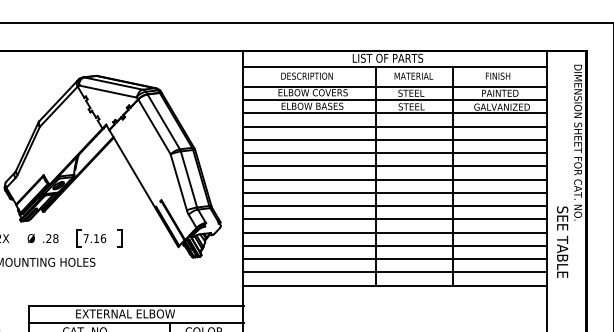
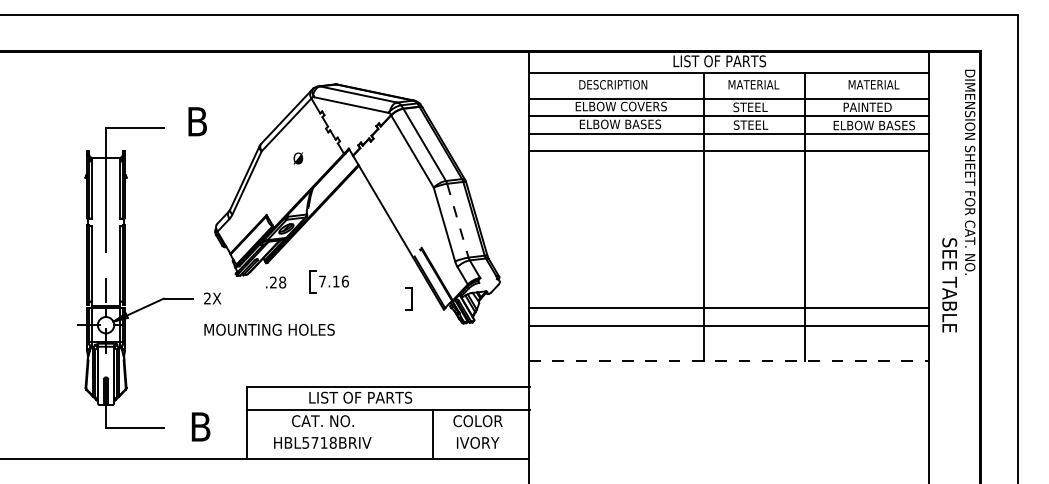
text: (505, 75) -> (874, 84), FINISH -> MATERIAL
text: (504, 107) -> (873, 125), GALVANIZED -> ELBOW BASES
line: (395, 139) -> (729, 168), removed
line: (395, 153) -> (729, 186), removed
line: (395, 166) -> (729, 203), removed
line: (395, 179) -> (729, 220), removed
line: (189, 180) -> (458, 221), solid -> dashed
line: (395, 192) -> (729, 238), removed
line: (395, 205) -> (729, 255), removed
line: (395, 219) -> (729, 273), removed
line: (395, 232) -> (729, 290), removed
text: (31, 238) -> (298, 158), moved
text: (51, 238) -> (276, 282), moved
part: (90, 238) -> (328, 281), moved
part: (119, 238) -> (408, 298), moved
text: (562, 242) -> (949, 285), moved
line: (395, 272) -> (729, 343), removed
line: (395, 285) -> (729, 360), solid -> dashed
text: (125, 313) -> (374, 397), EXTERNAL ELBOW -> LIST OF PARTS

